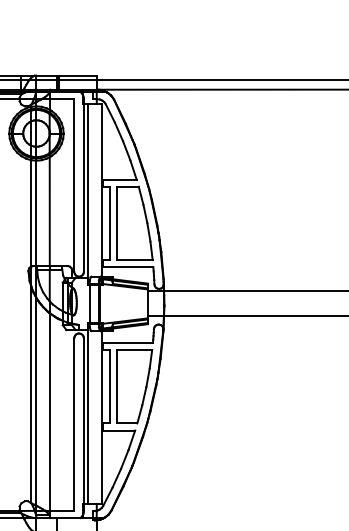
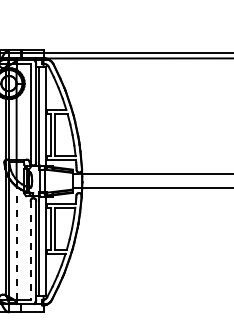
line: (49, 412) -> (16, 243), solid -> dashed
line: (73, 424) -> (30, 250), solid -> dashed

